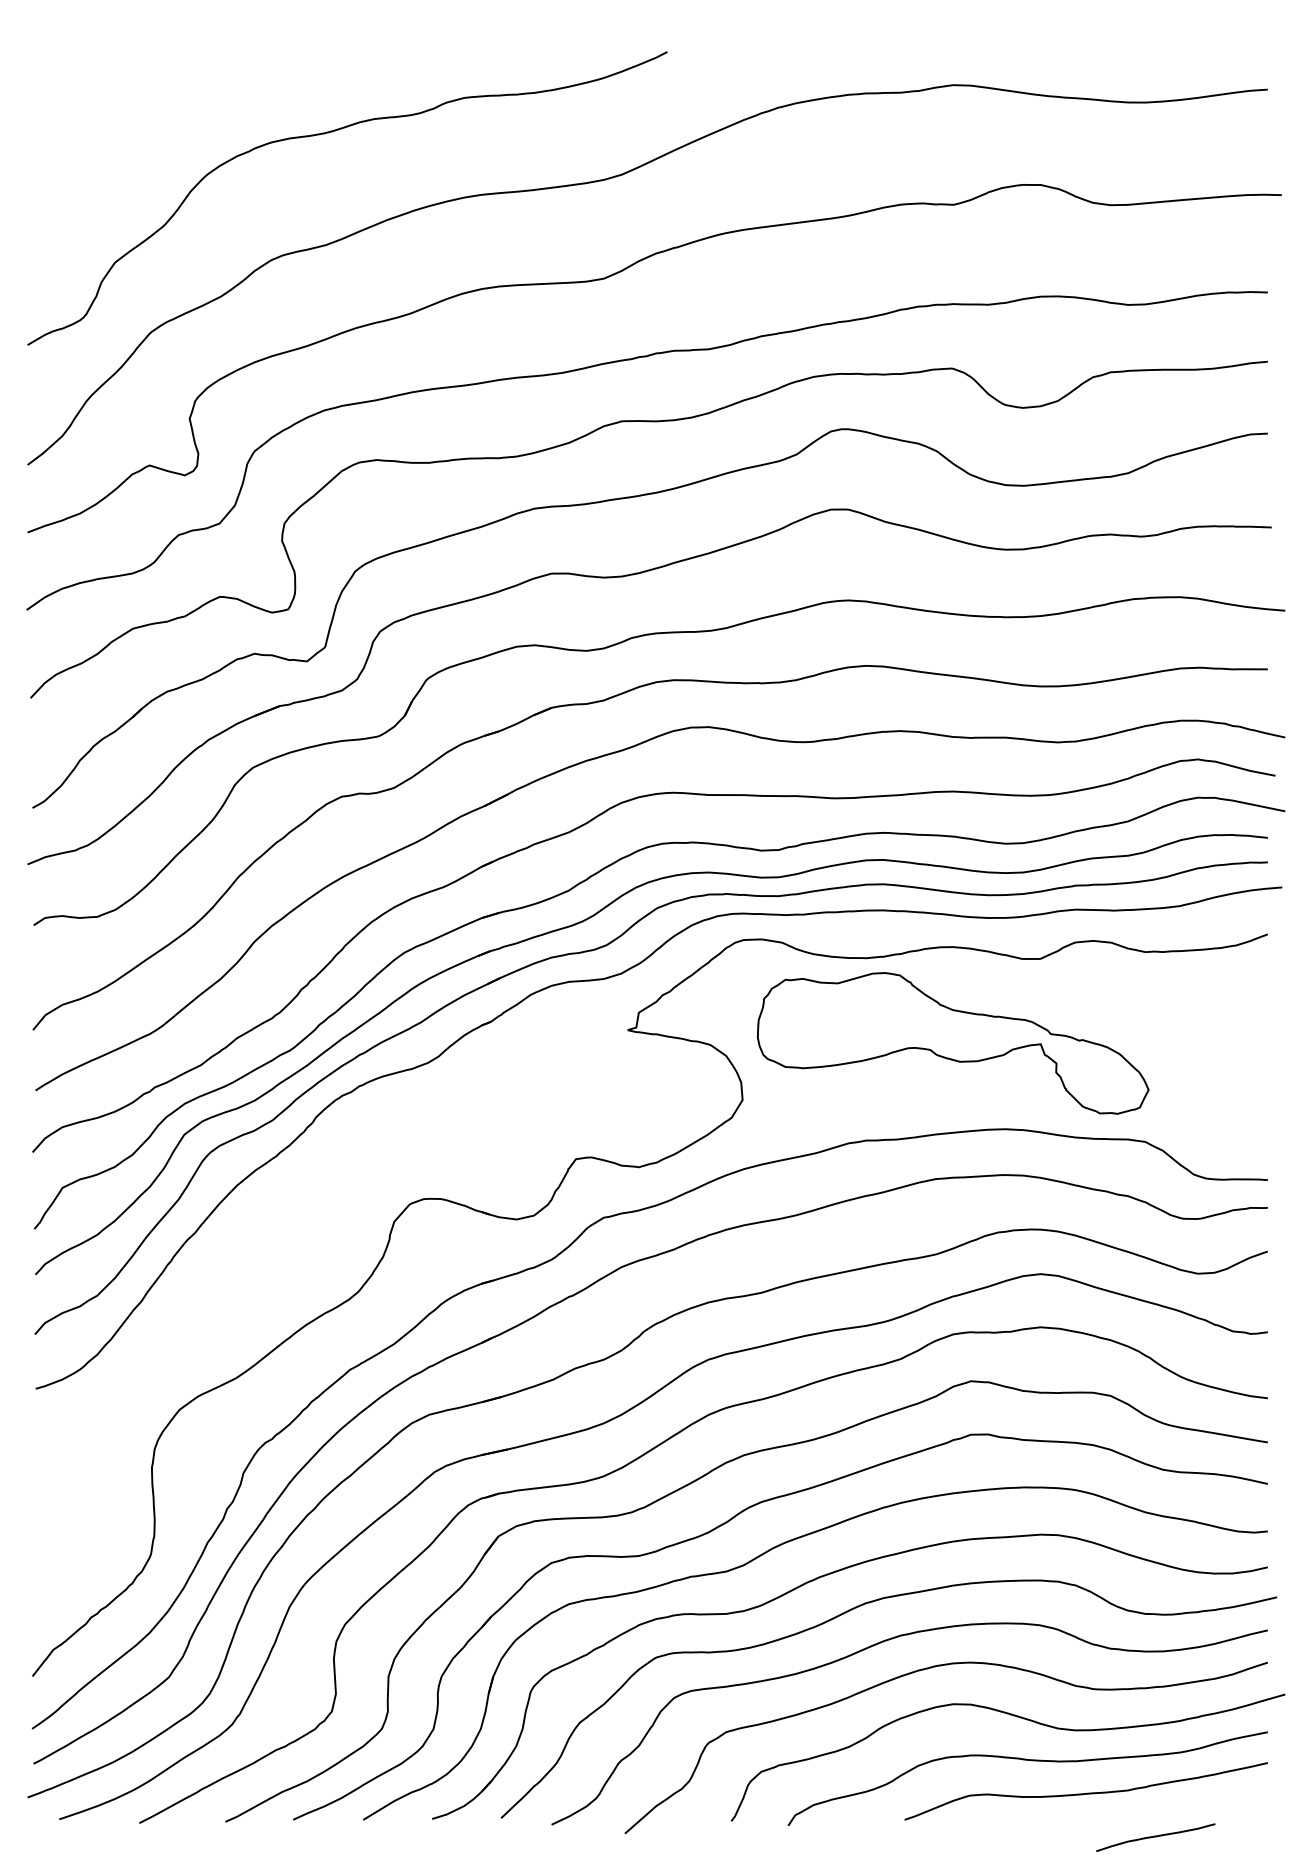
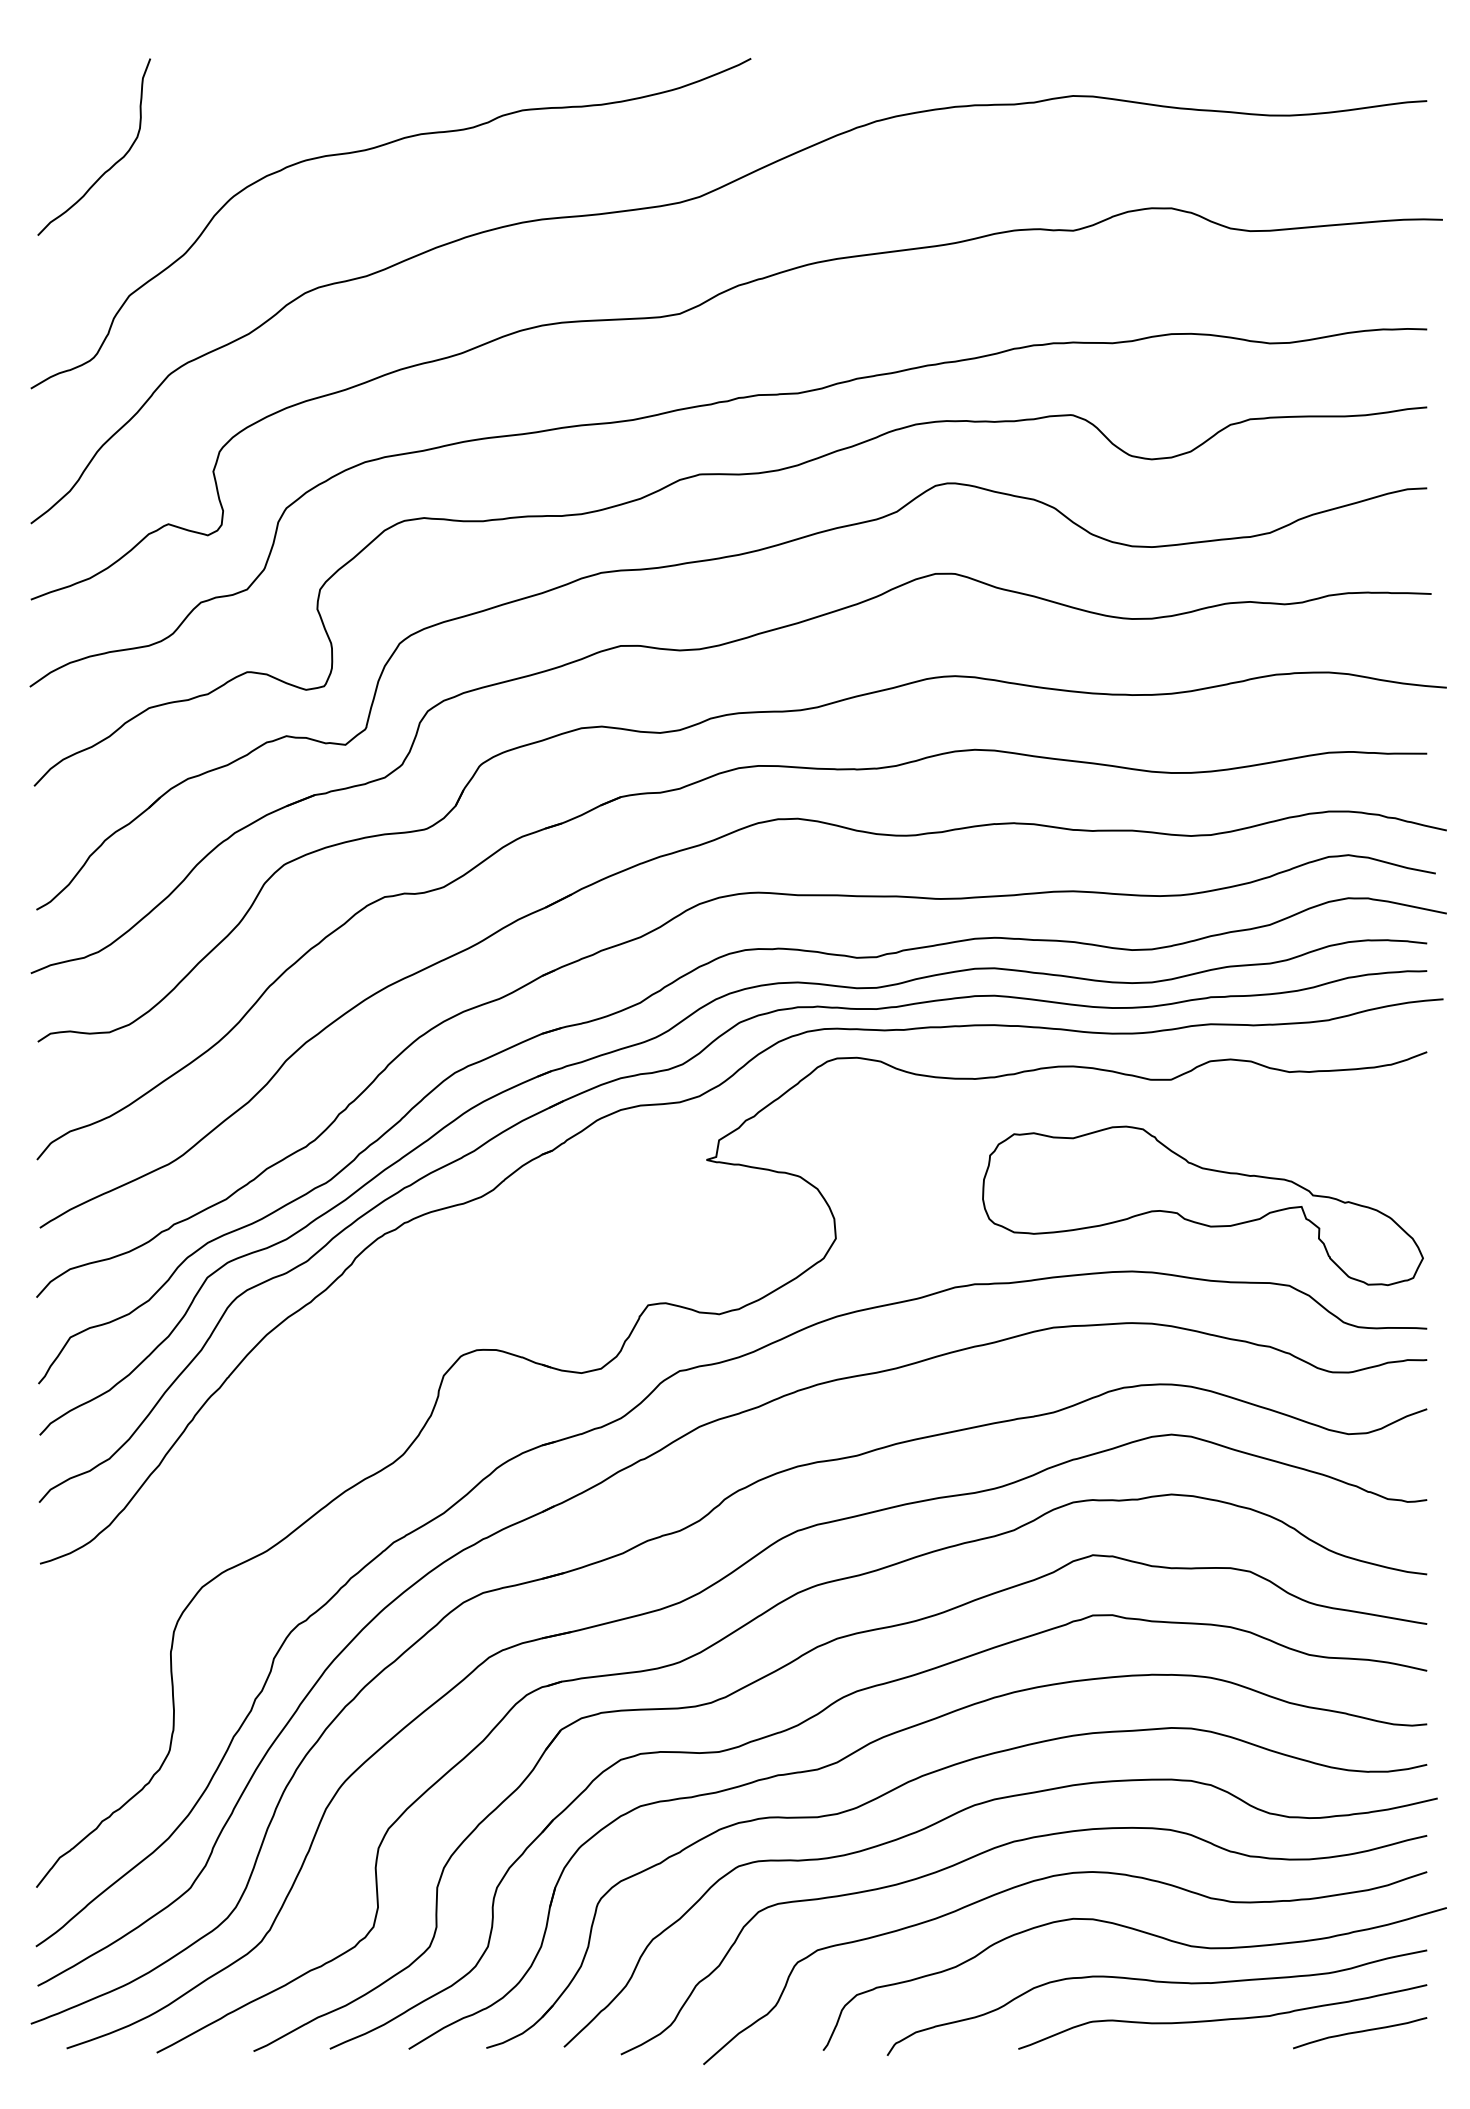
curve: (100, 146) -> (112, 165), added
part: (952, 1043) -> (1202, 1205), moved
curve: (1156, 1837) -> (1360, 2032), moved

